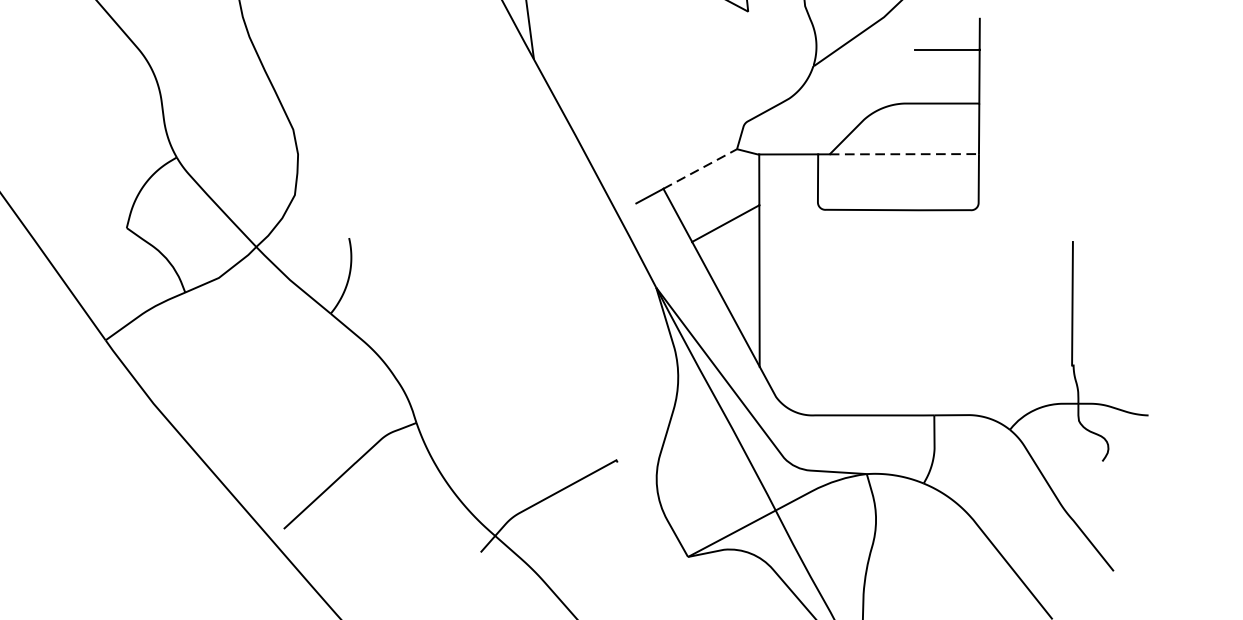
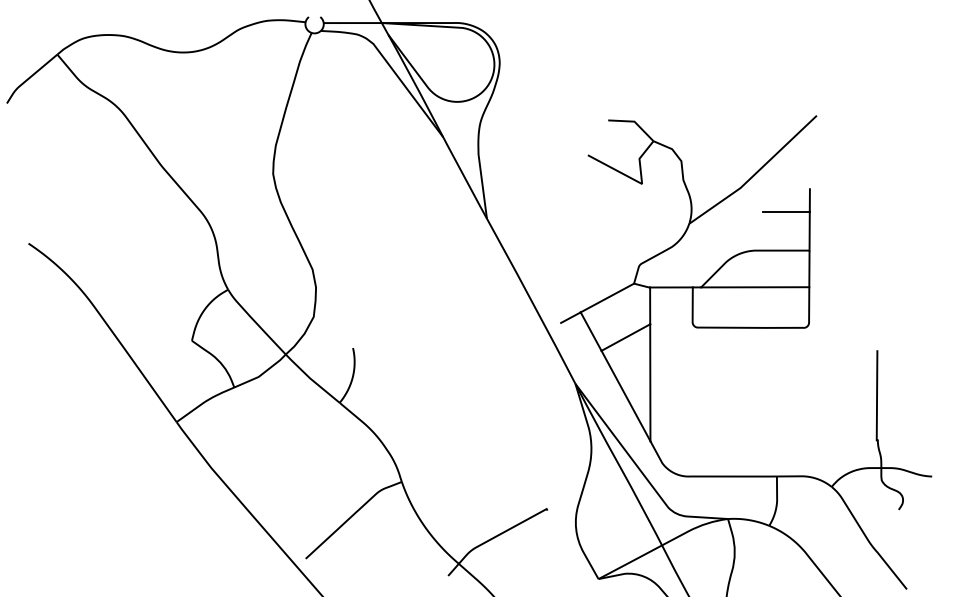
line: (904, 154) -> (755, 287), dashed -> solid
line: (700, 168) -> (607, 297), dashed -> solid

